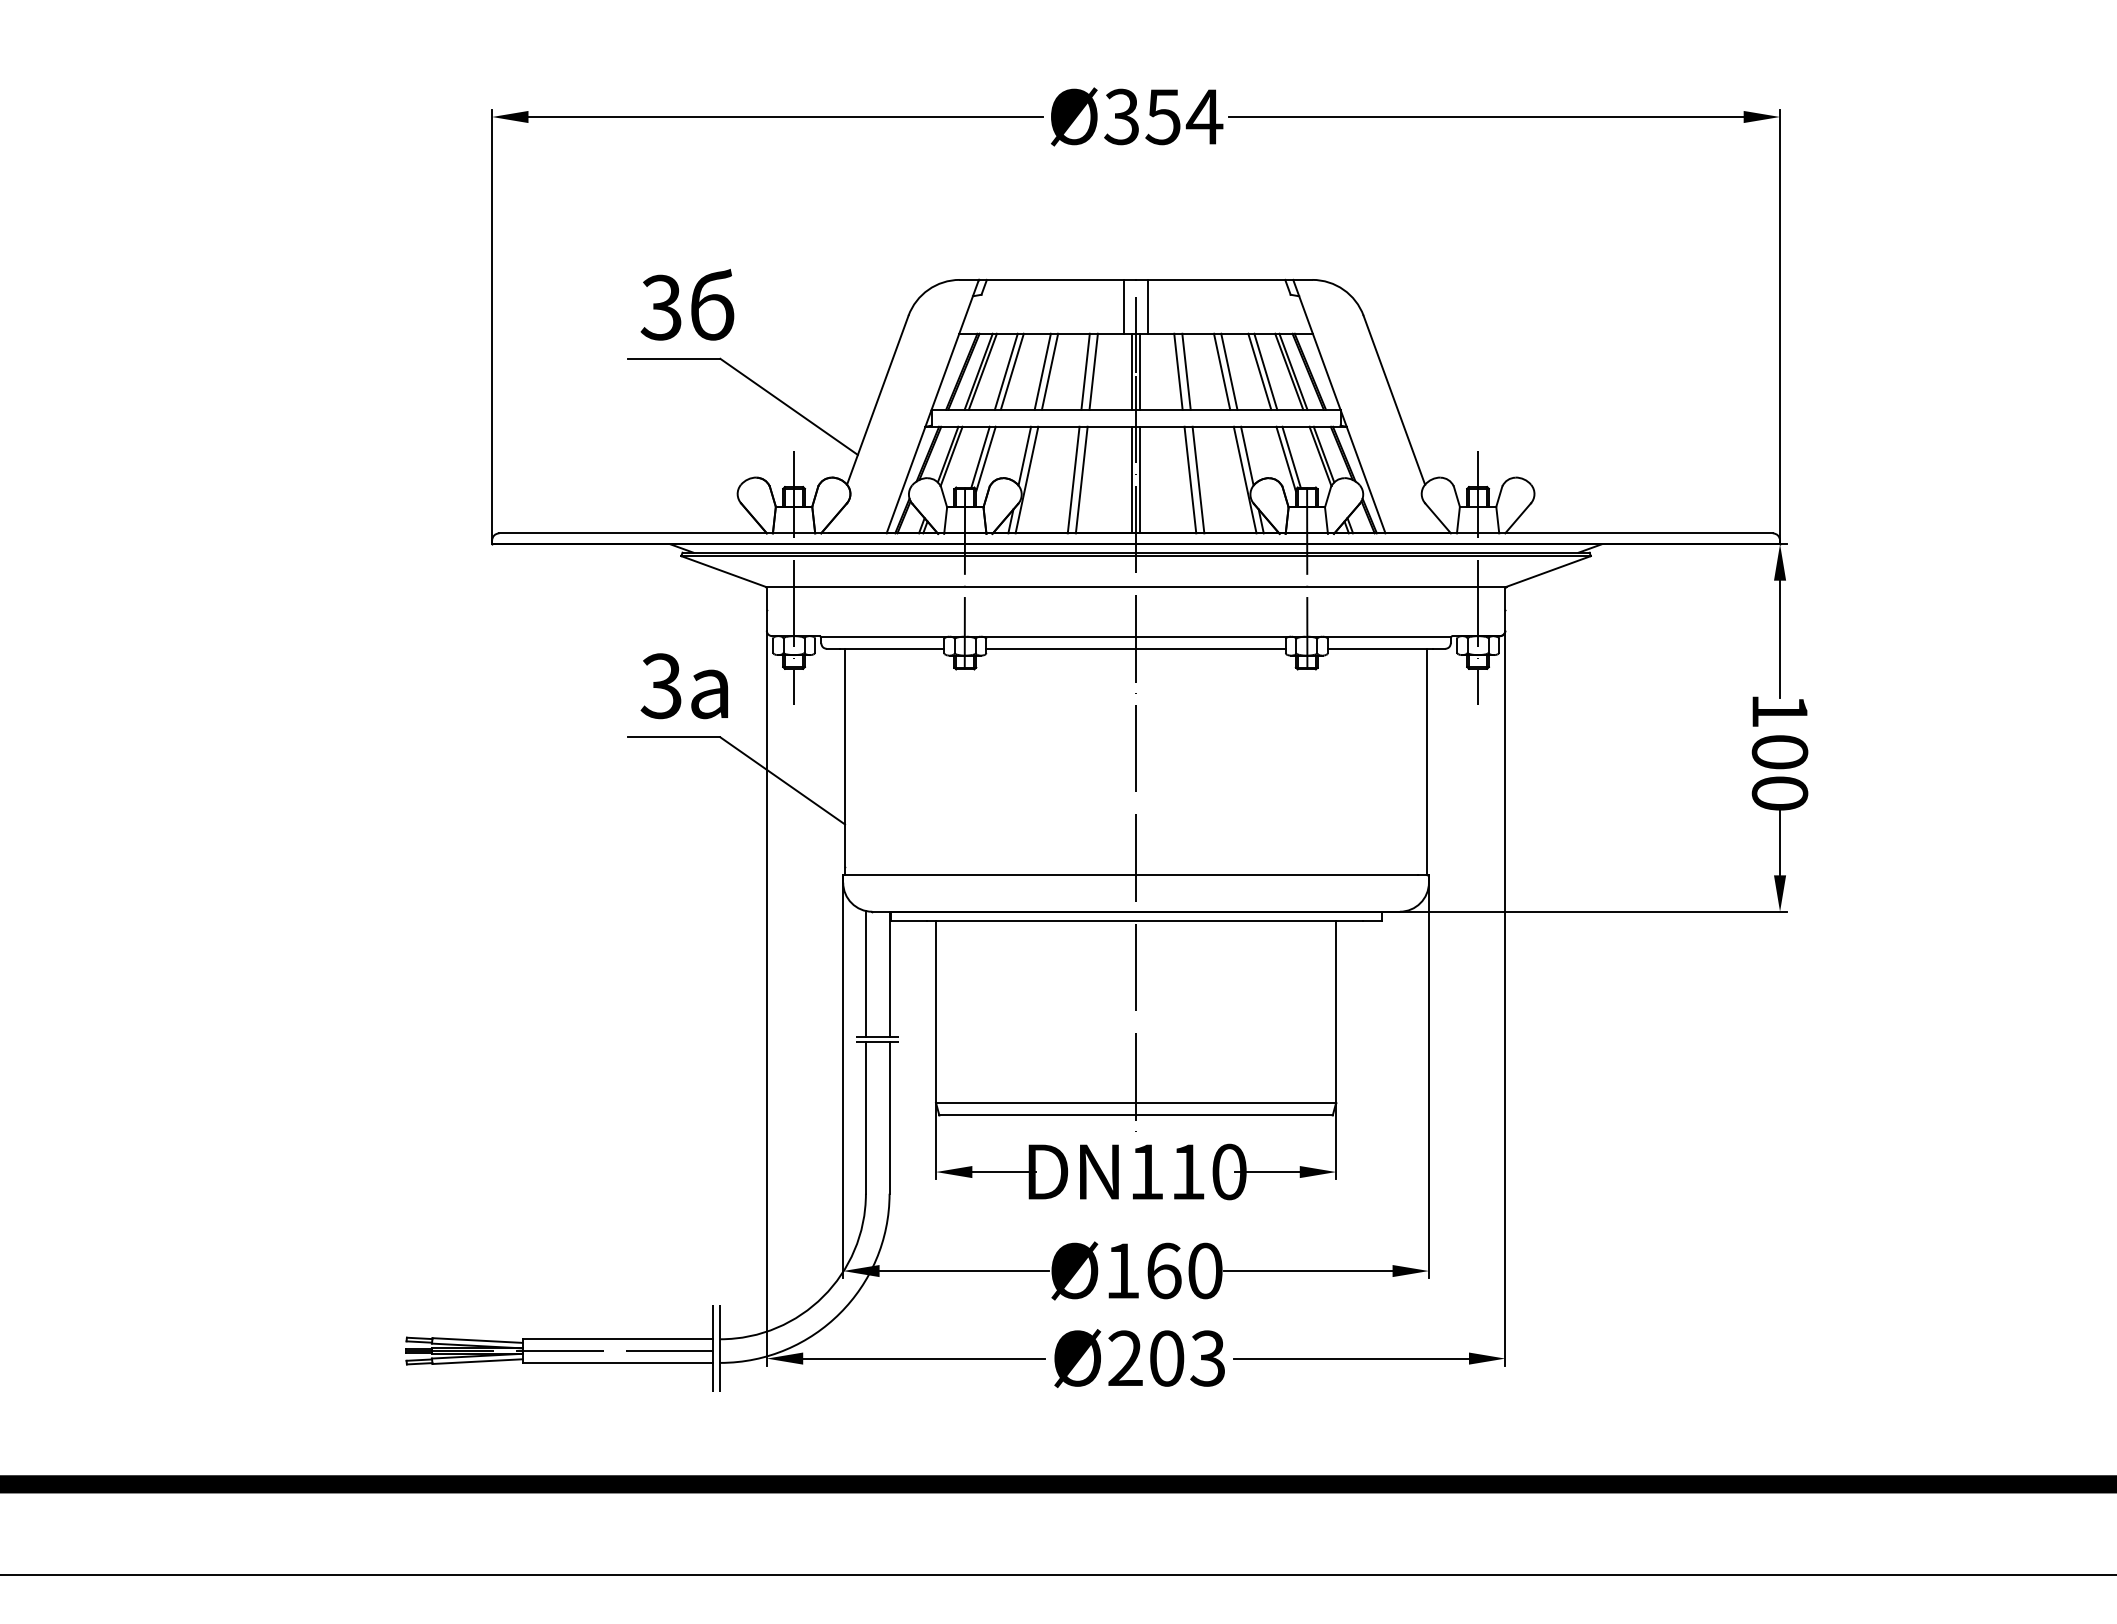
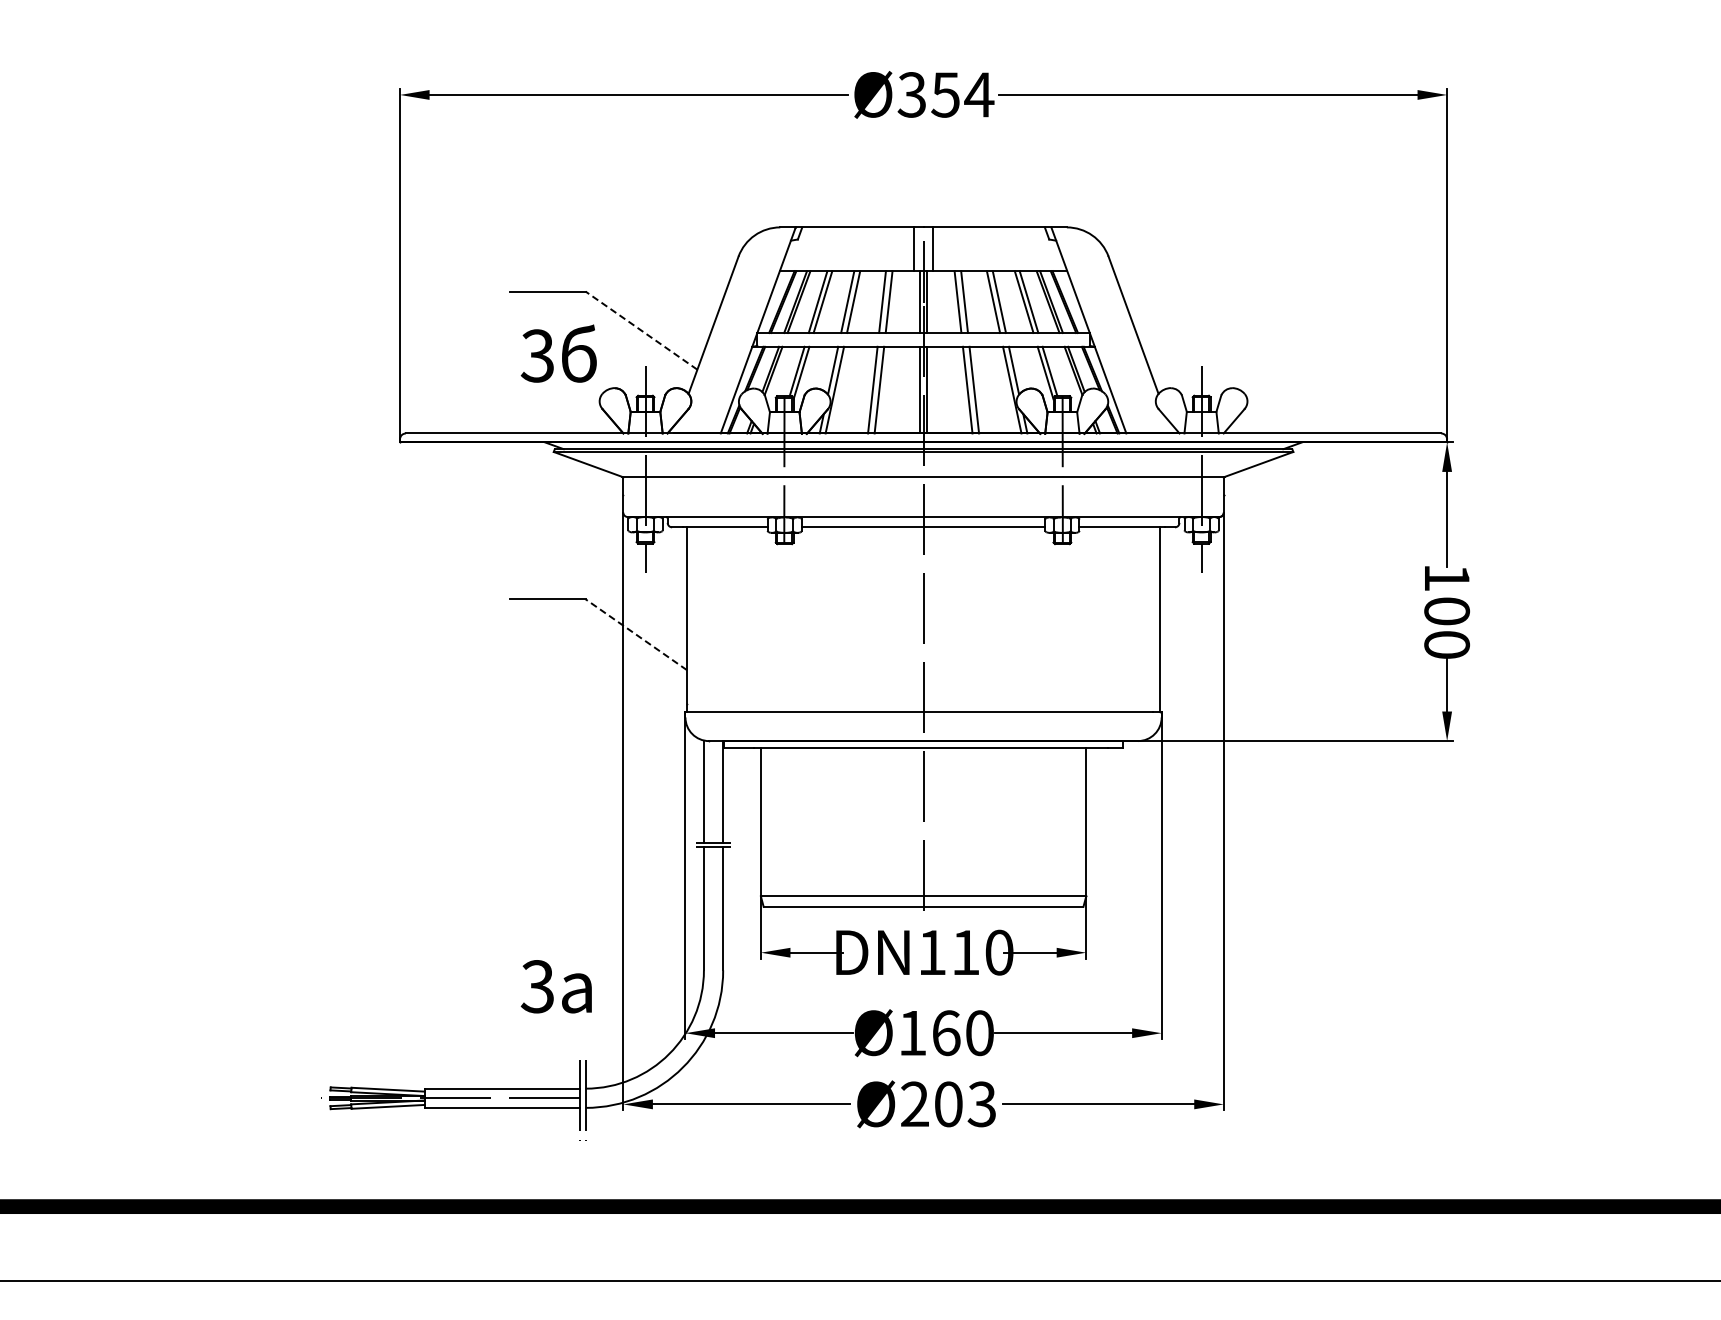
text: (687, 304) -> (558, 353), moved
line: (789, 406) -> (641, 330), solid -> dashed
text: (683, 685) -> (555, 986), moved
line: (782, 780) -> (636, 634), solid -> dashed

